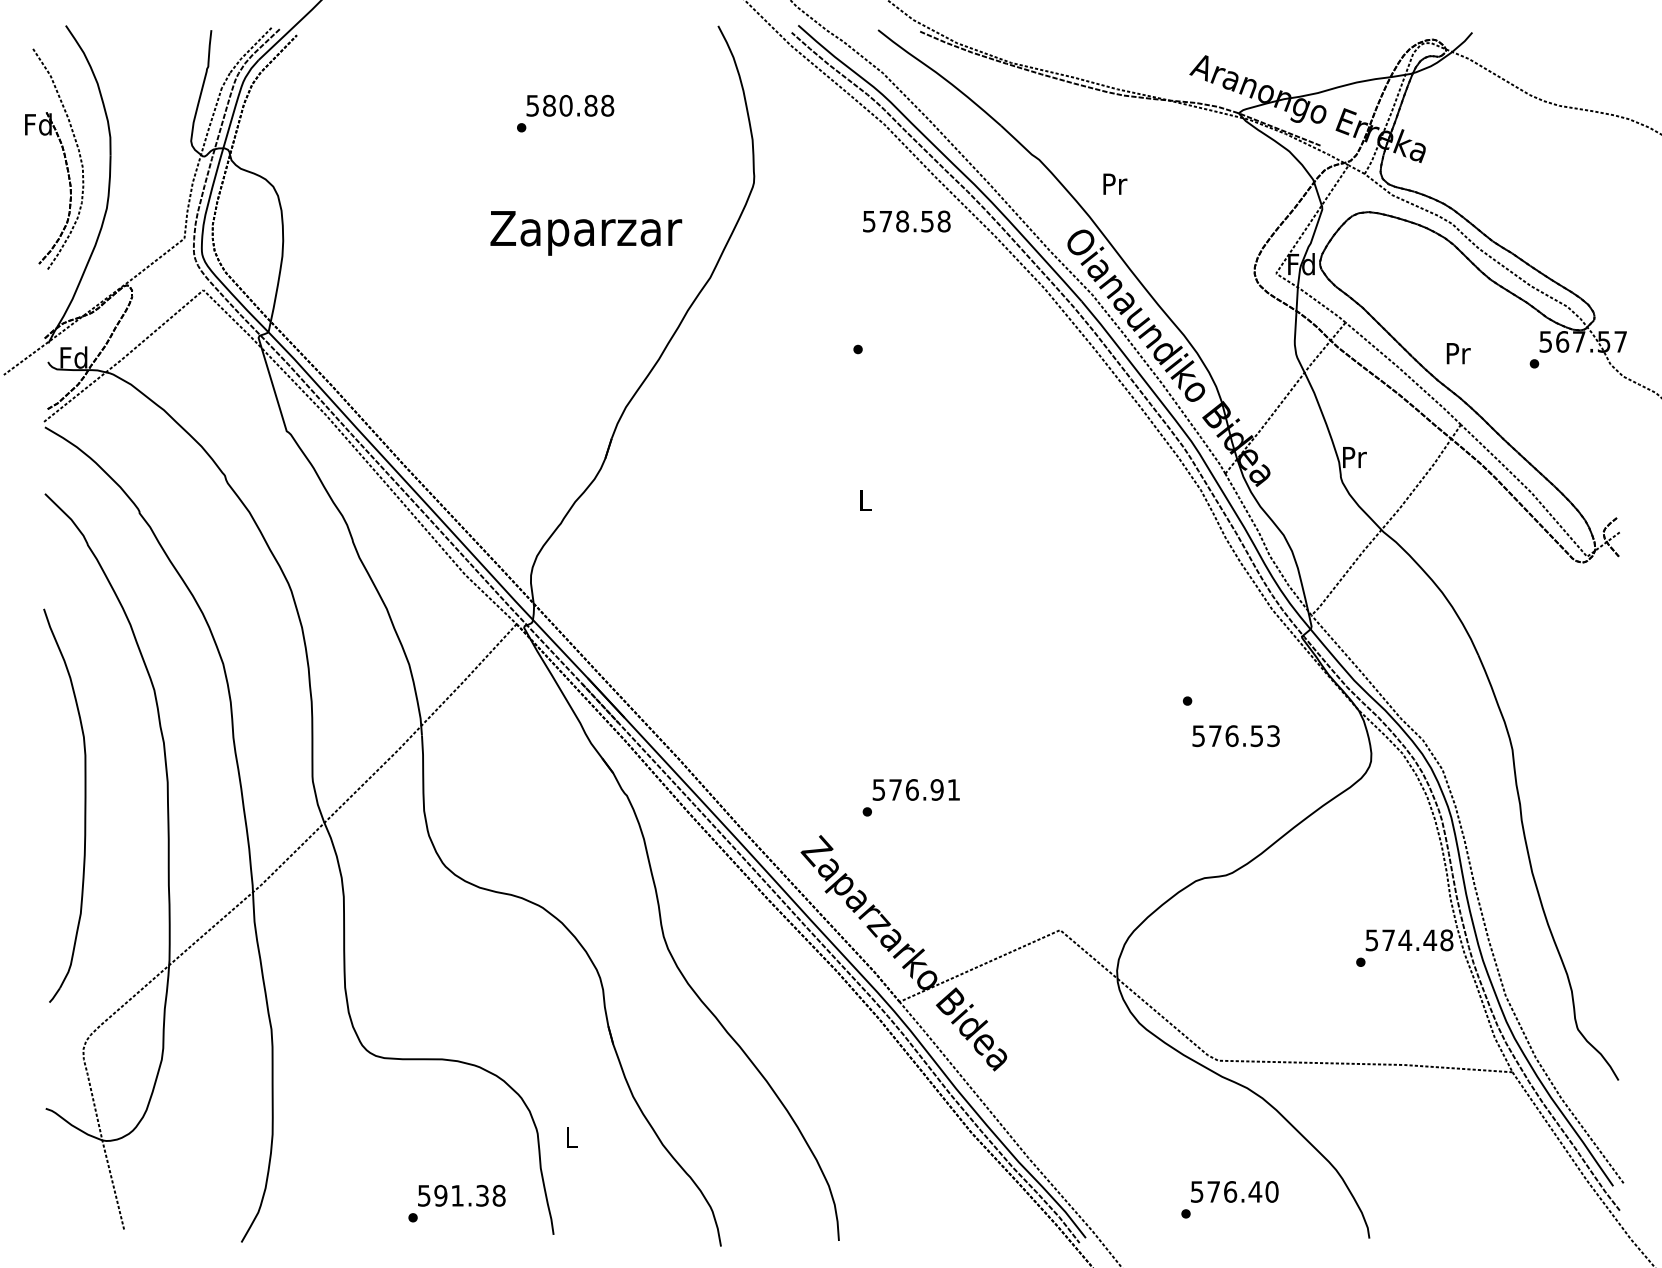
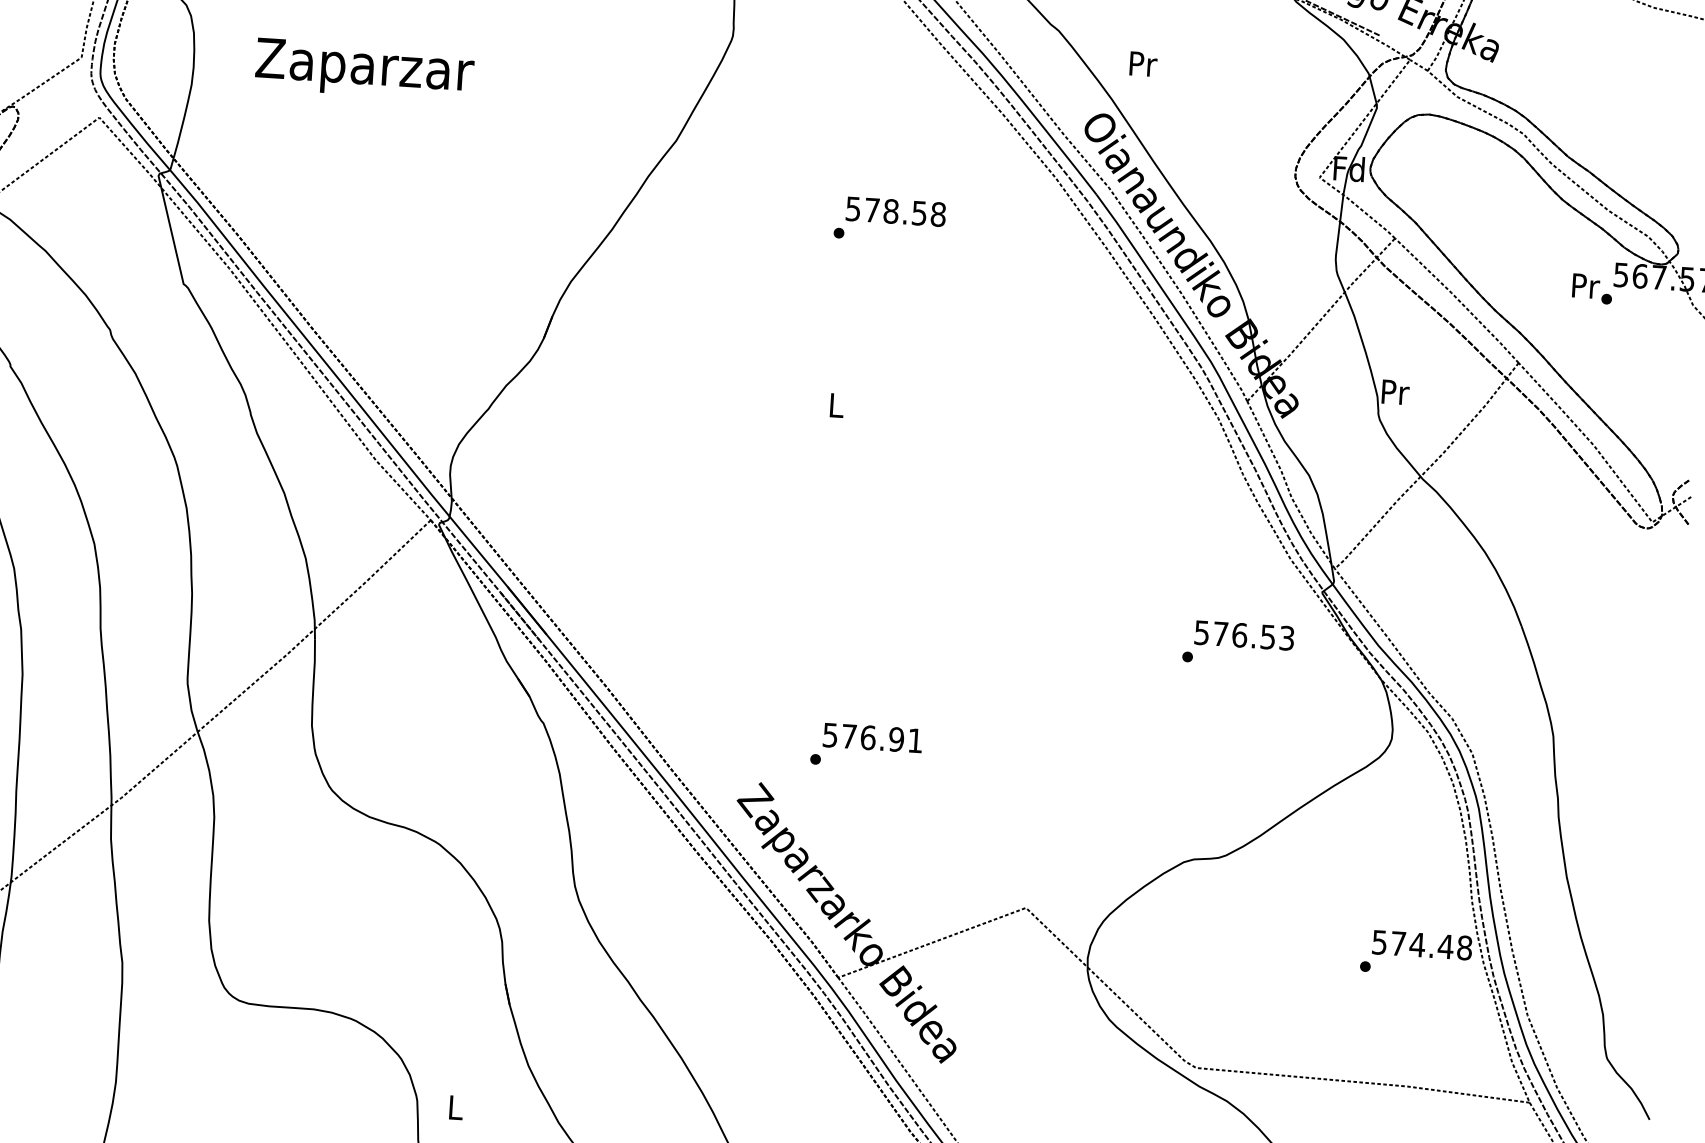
text: (906, 221) -> (895, 211), moved
text: (586, 233) -> (364, 70), moved
text: (1458, 353) -> (1585, 286), moved
text: (1235, 736) -> (1243, 635), moved

